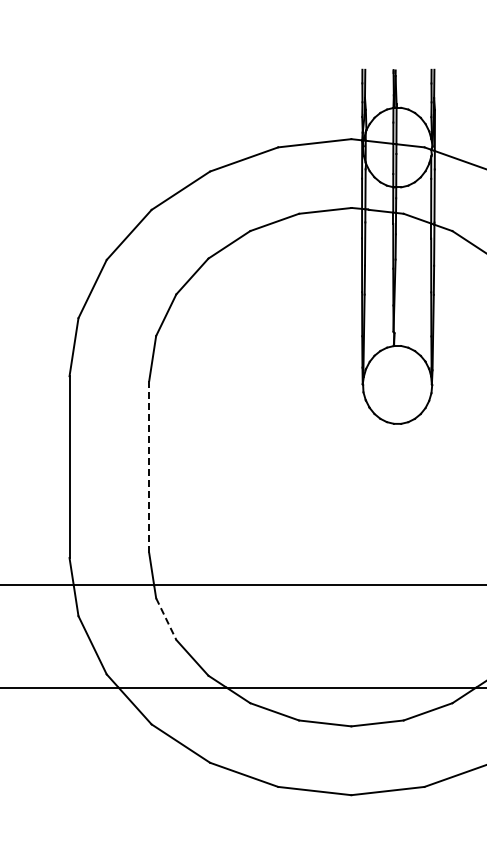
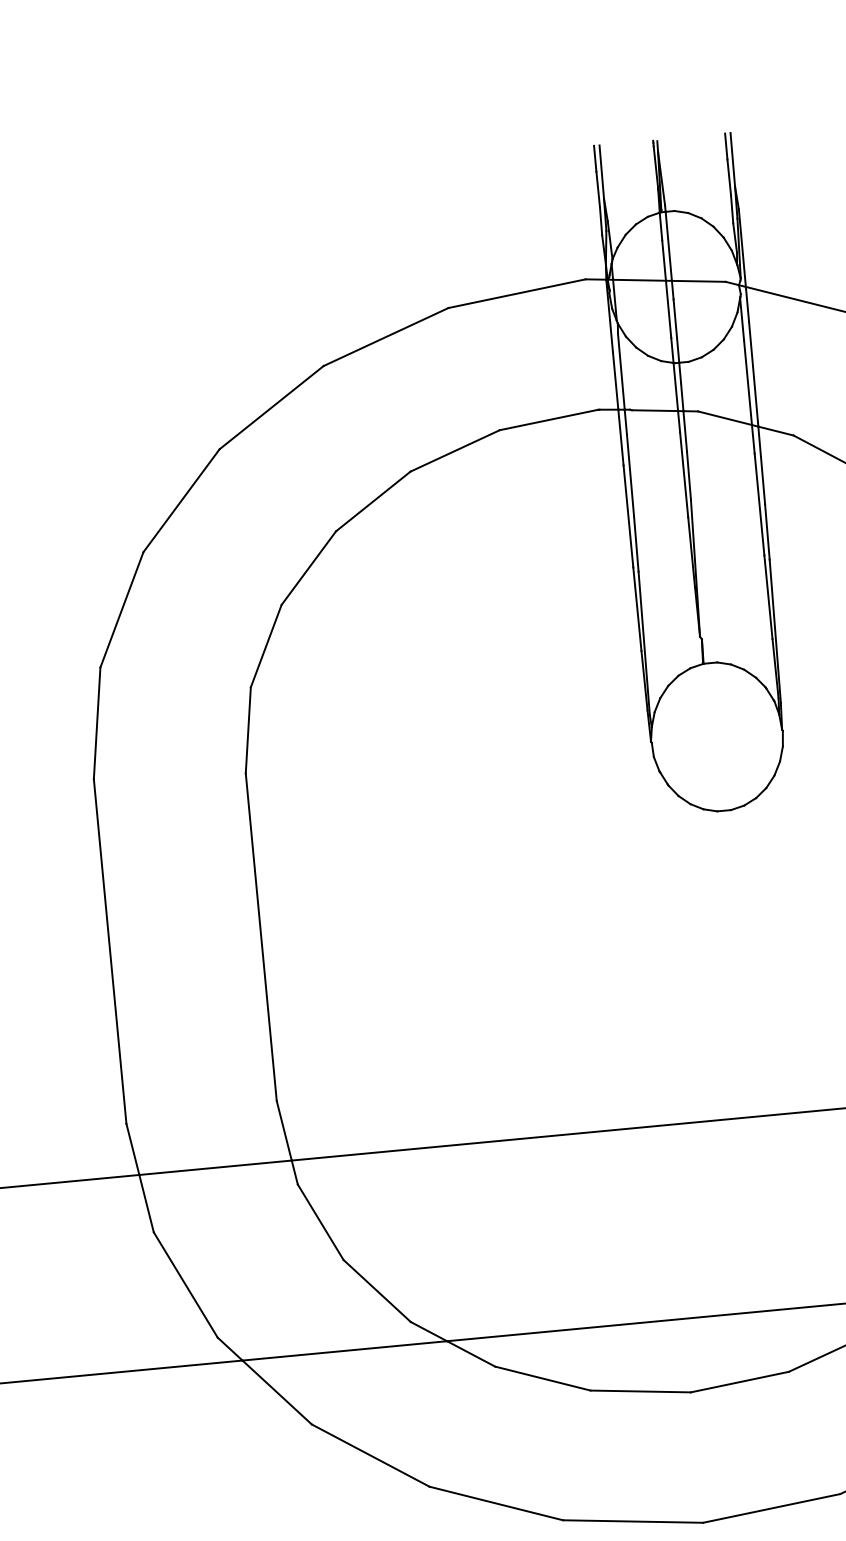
line: (149, 467) -> (261, 937), dashed -> solid
line: (166, 619) -> (321, 1222), dashed -> solid

